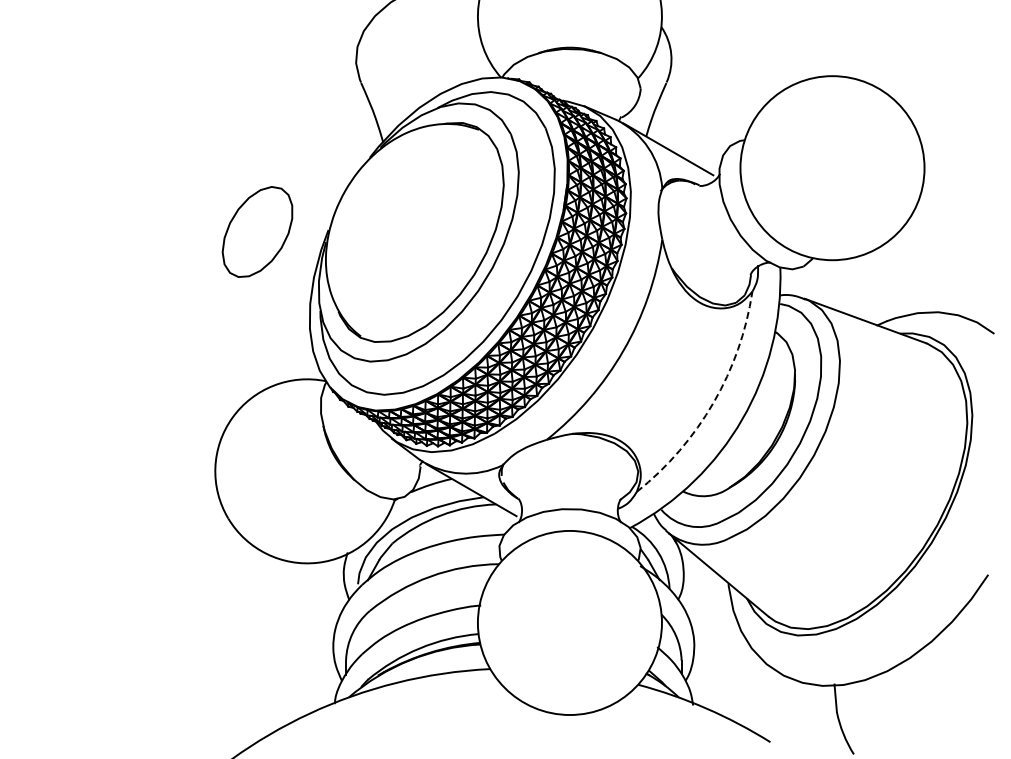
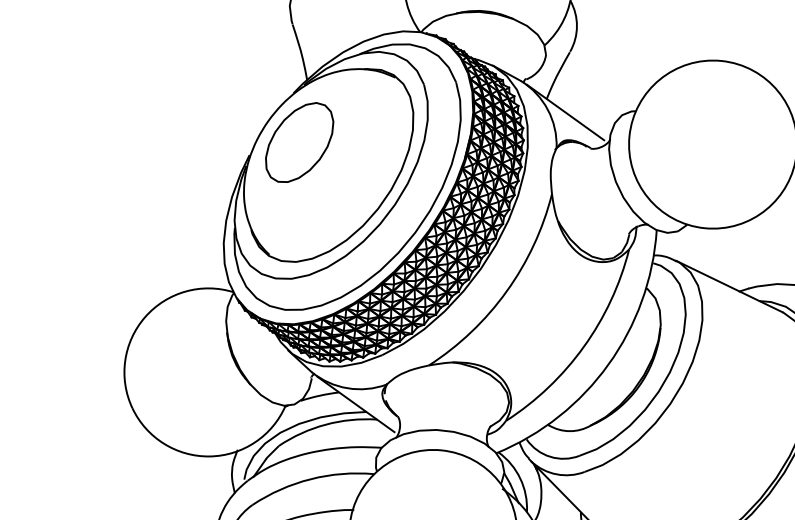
part: (257, 231) -> (299, 142), moved
arc: (713, 402) -> (583, 346), dashed -> solid

